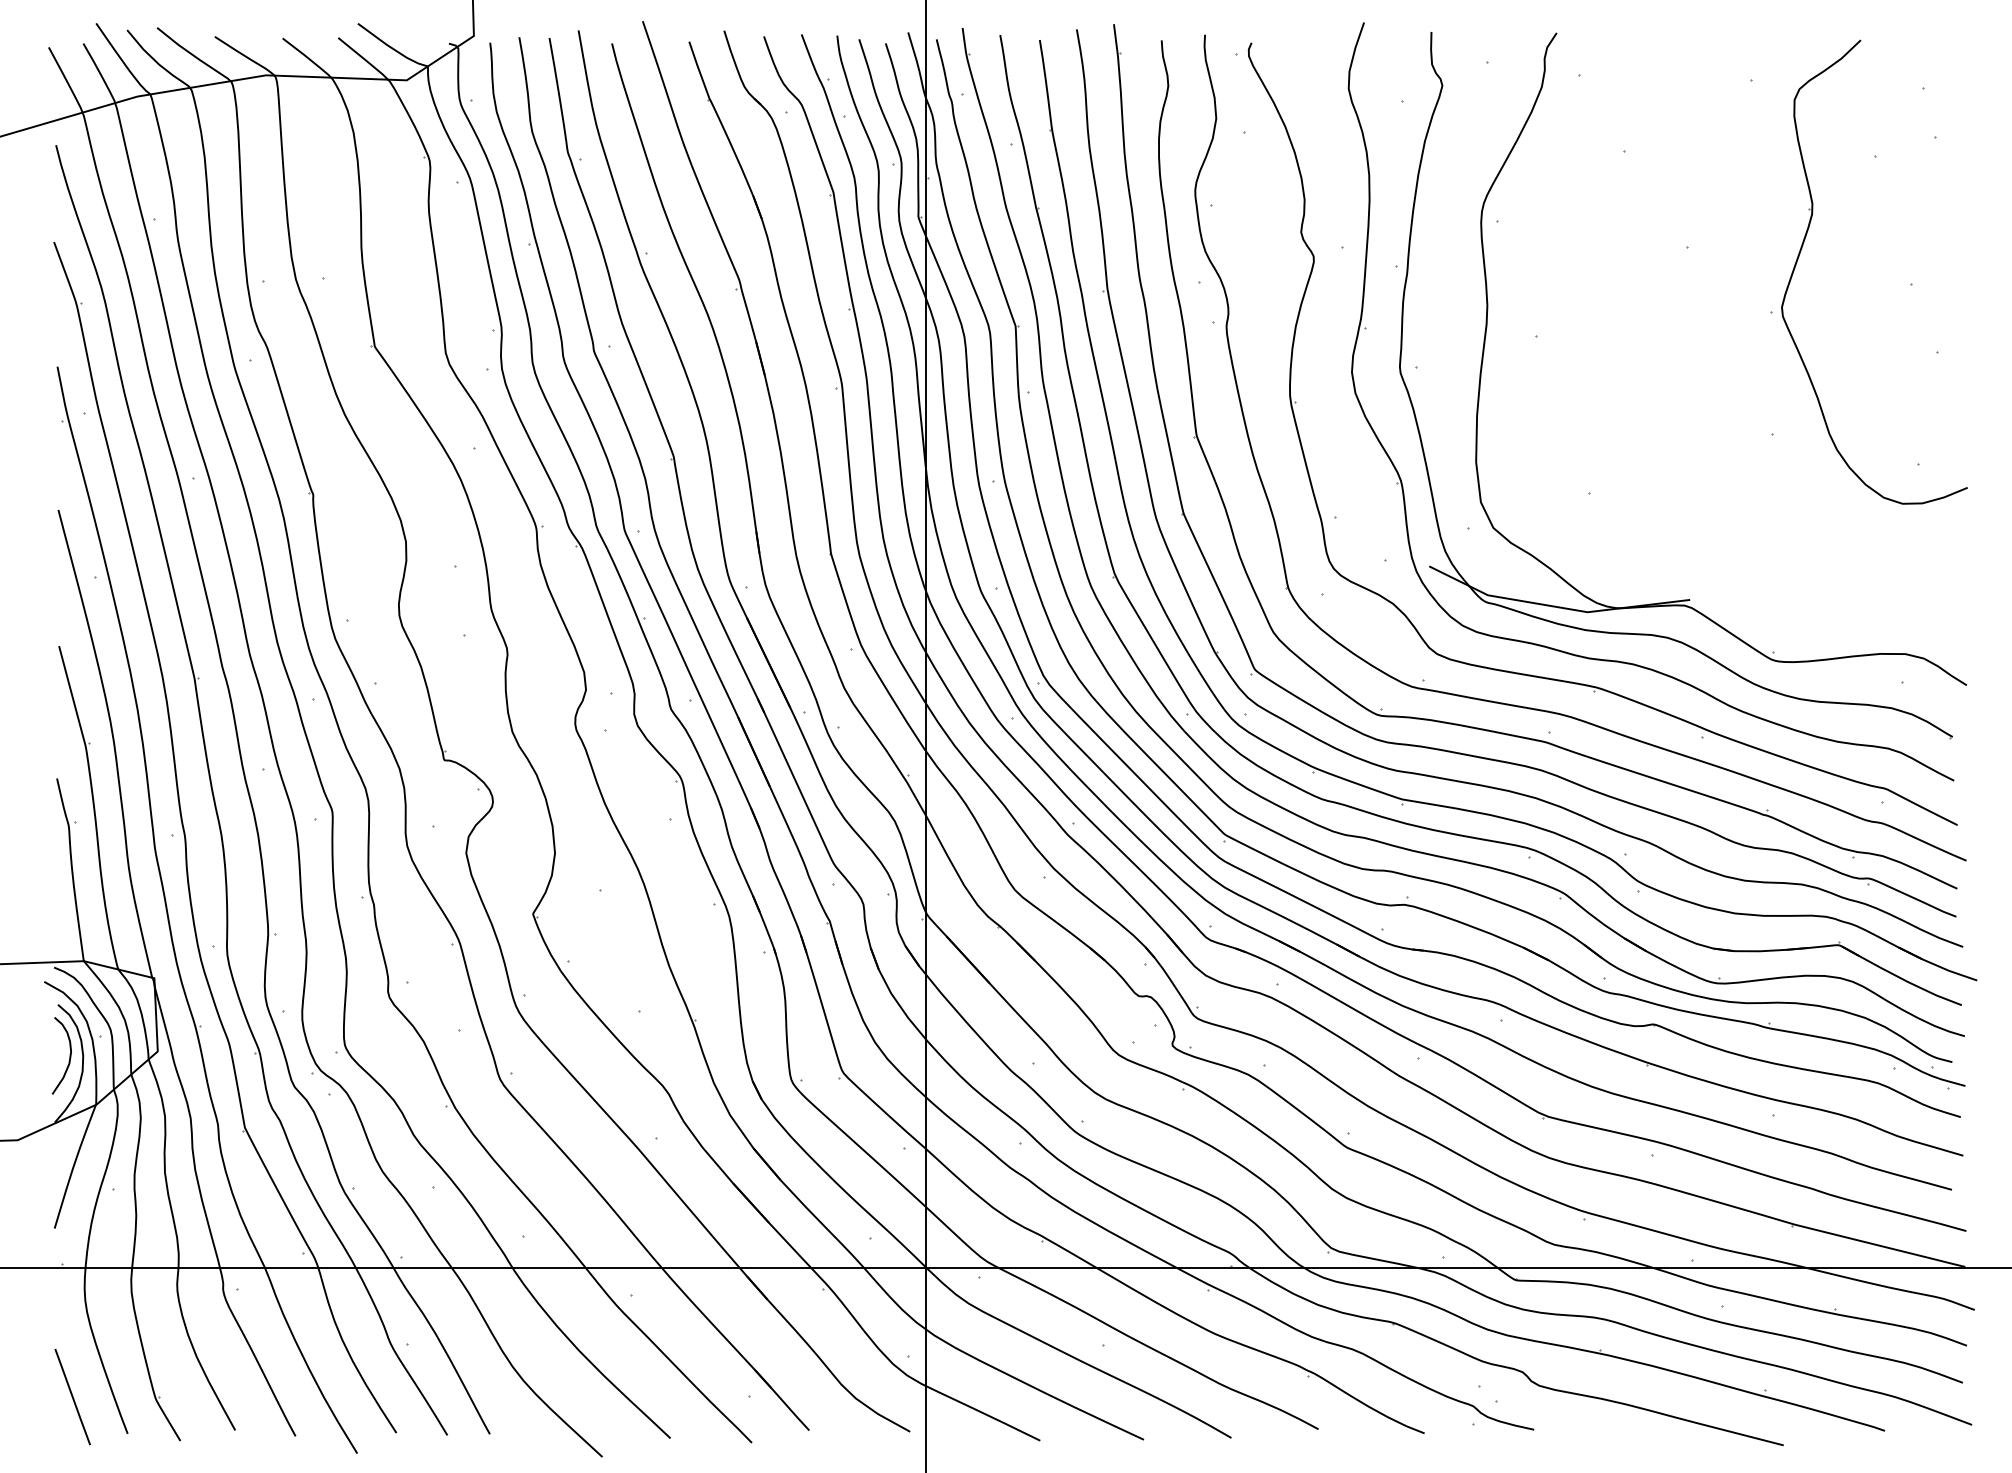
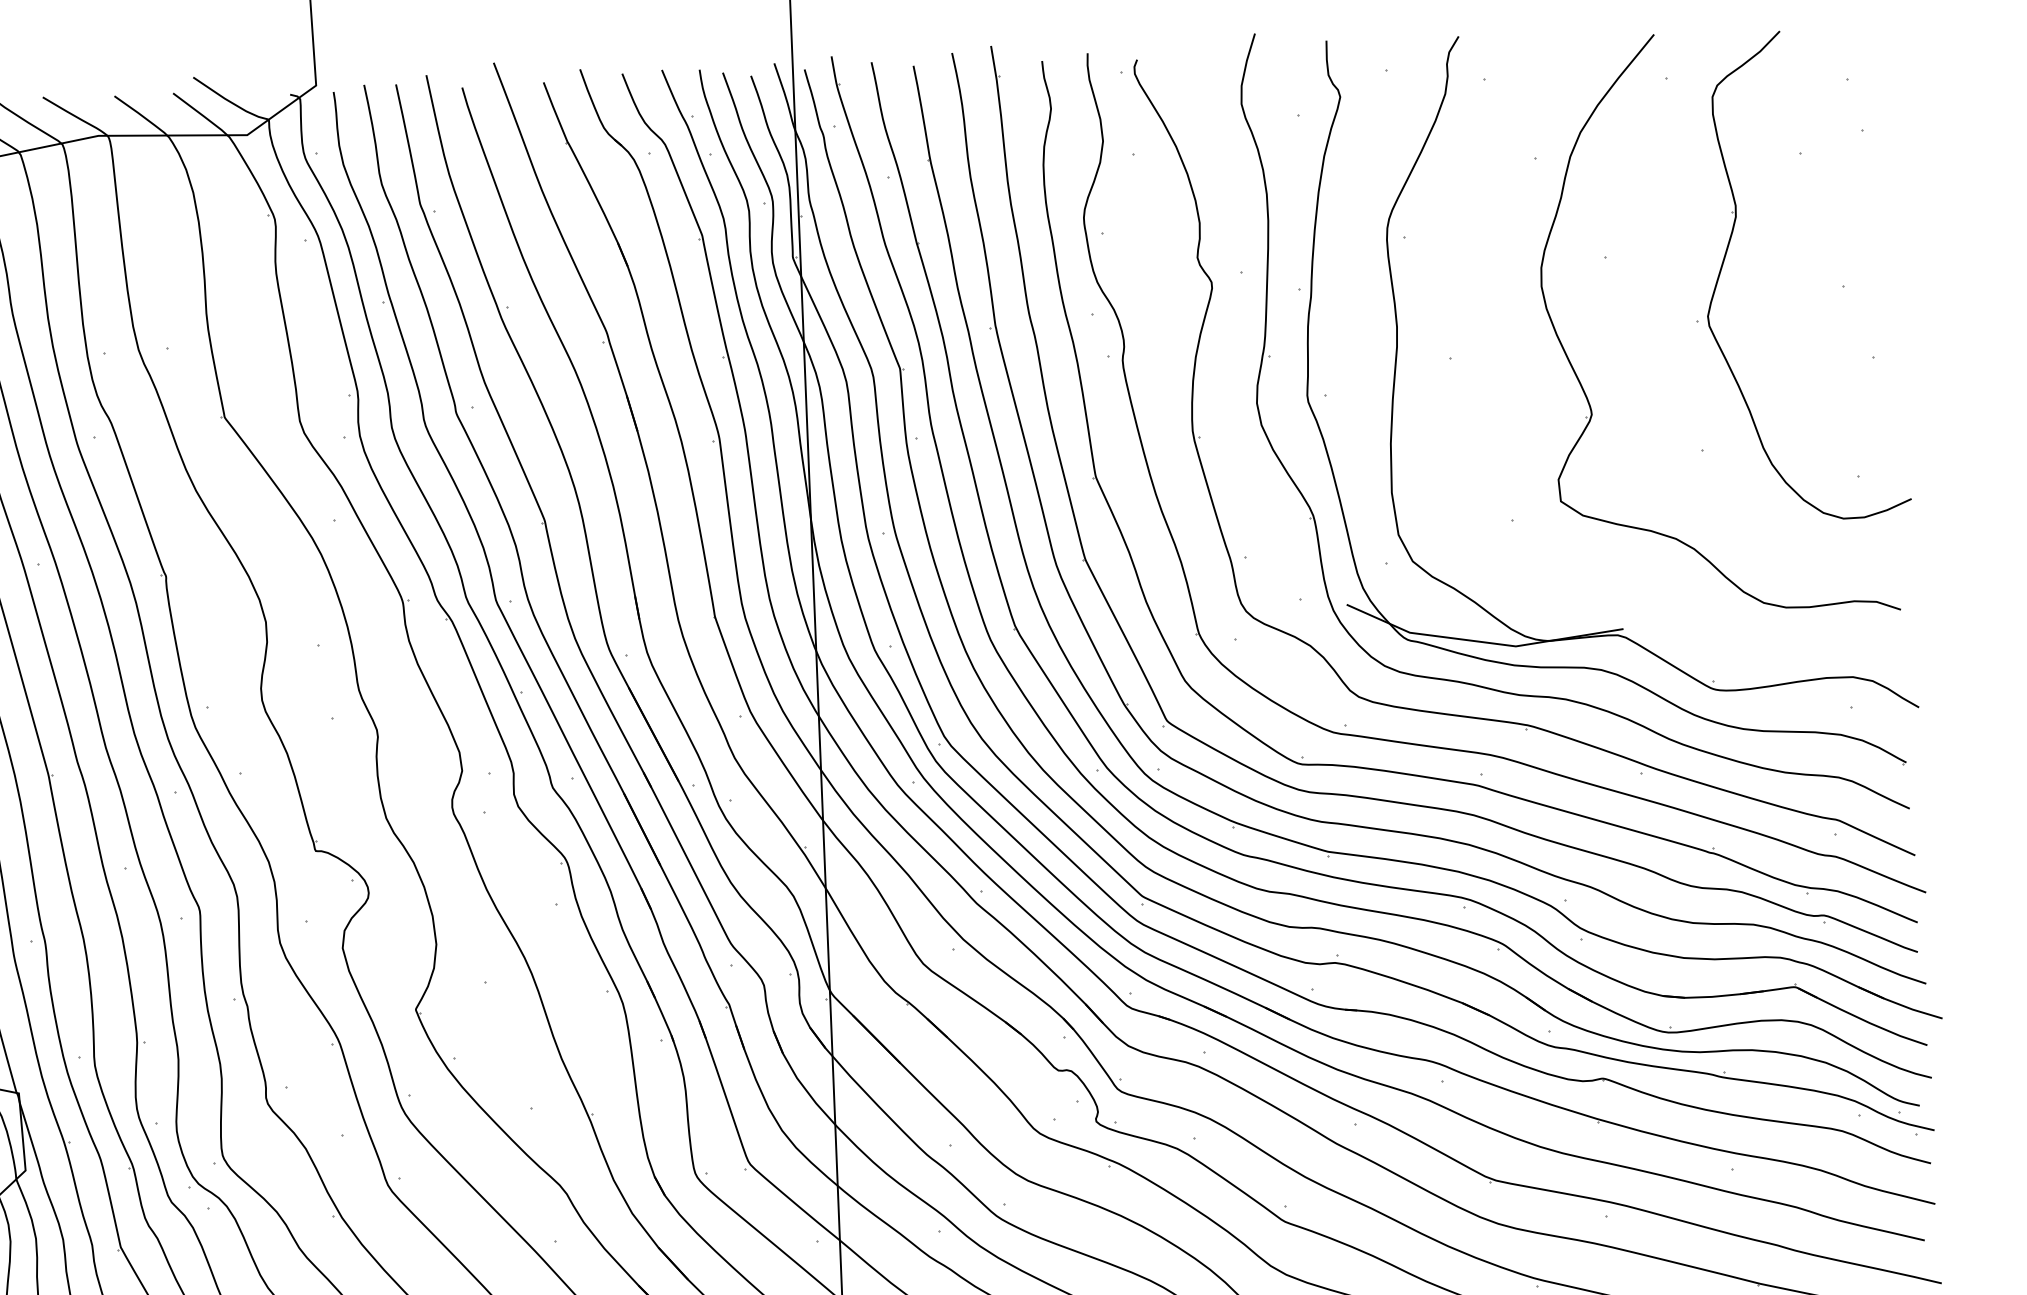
part: (1660, 367) -> (1582, 385), added

